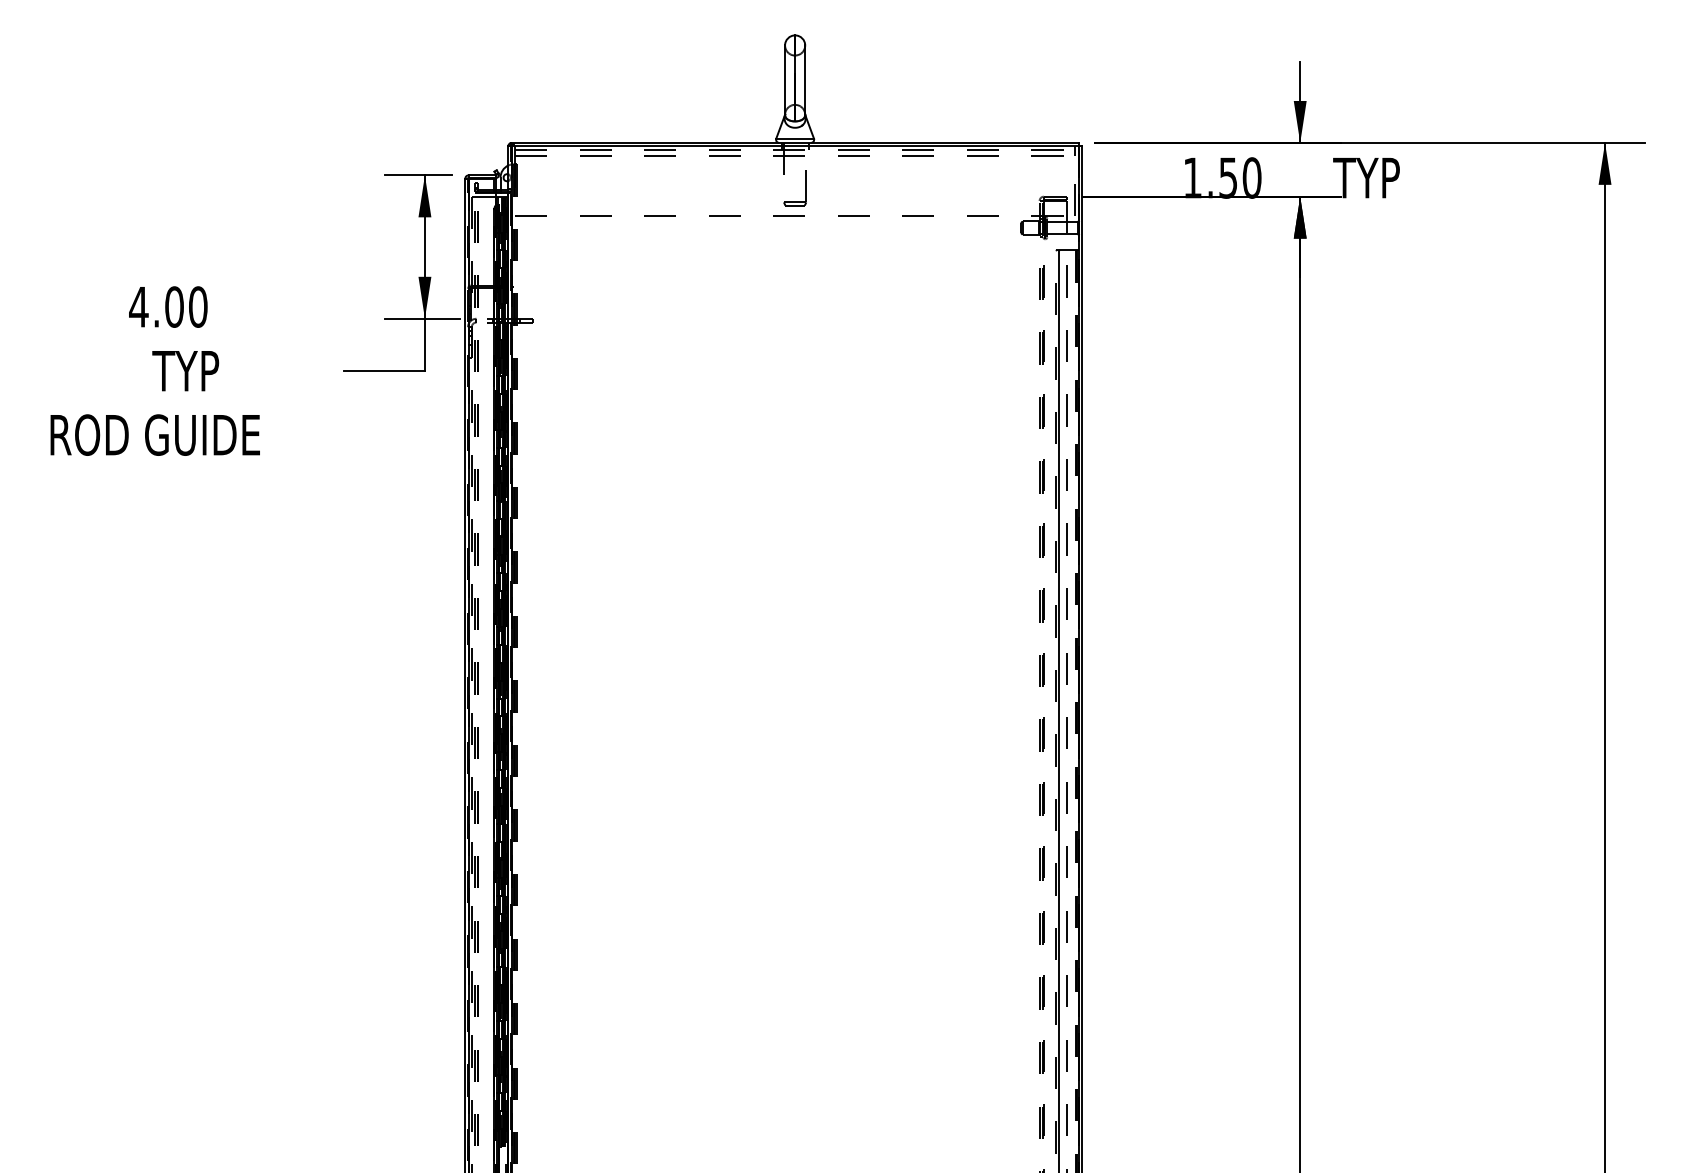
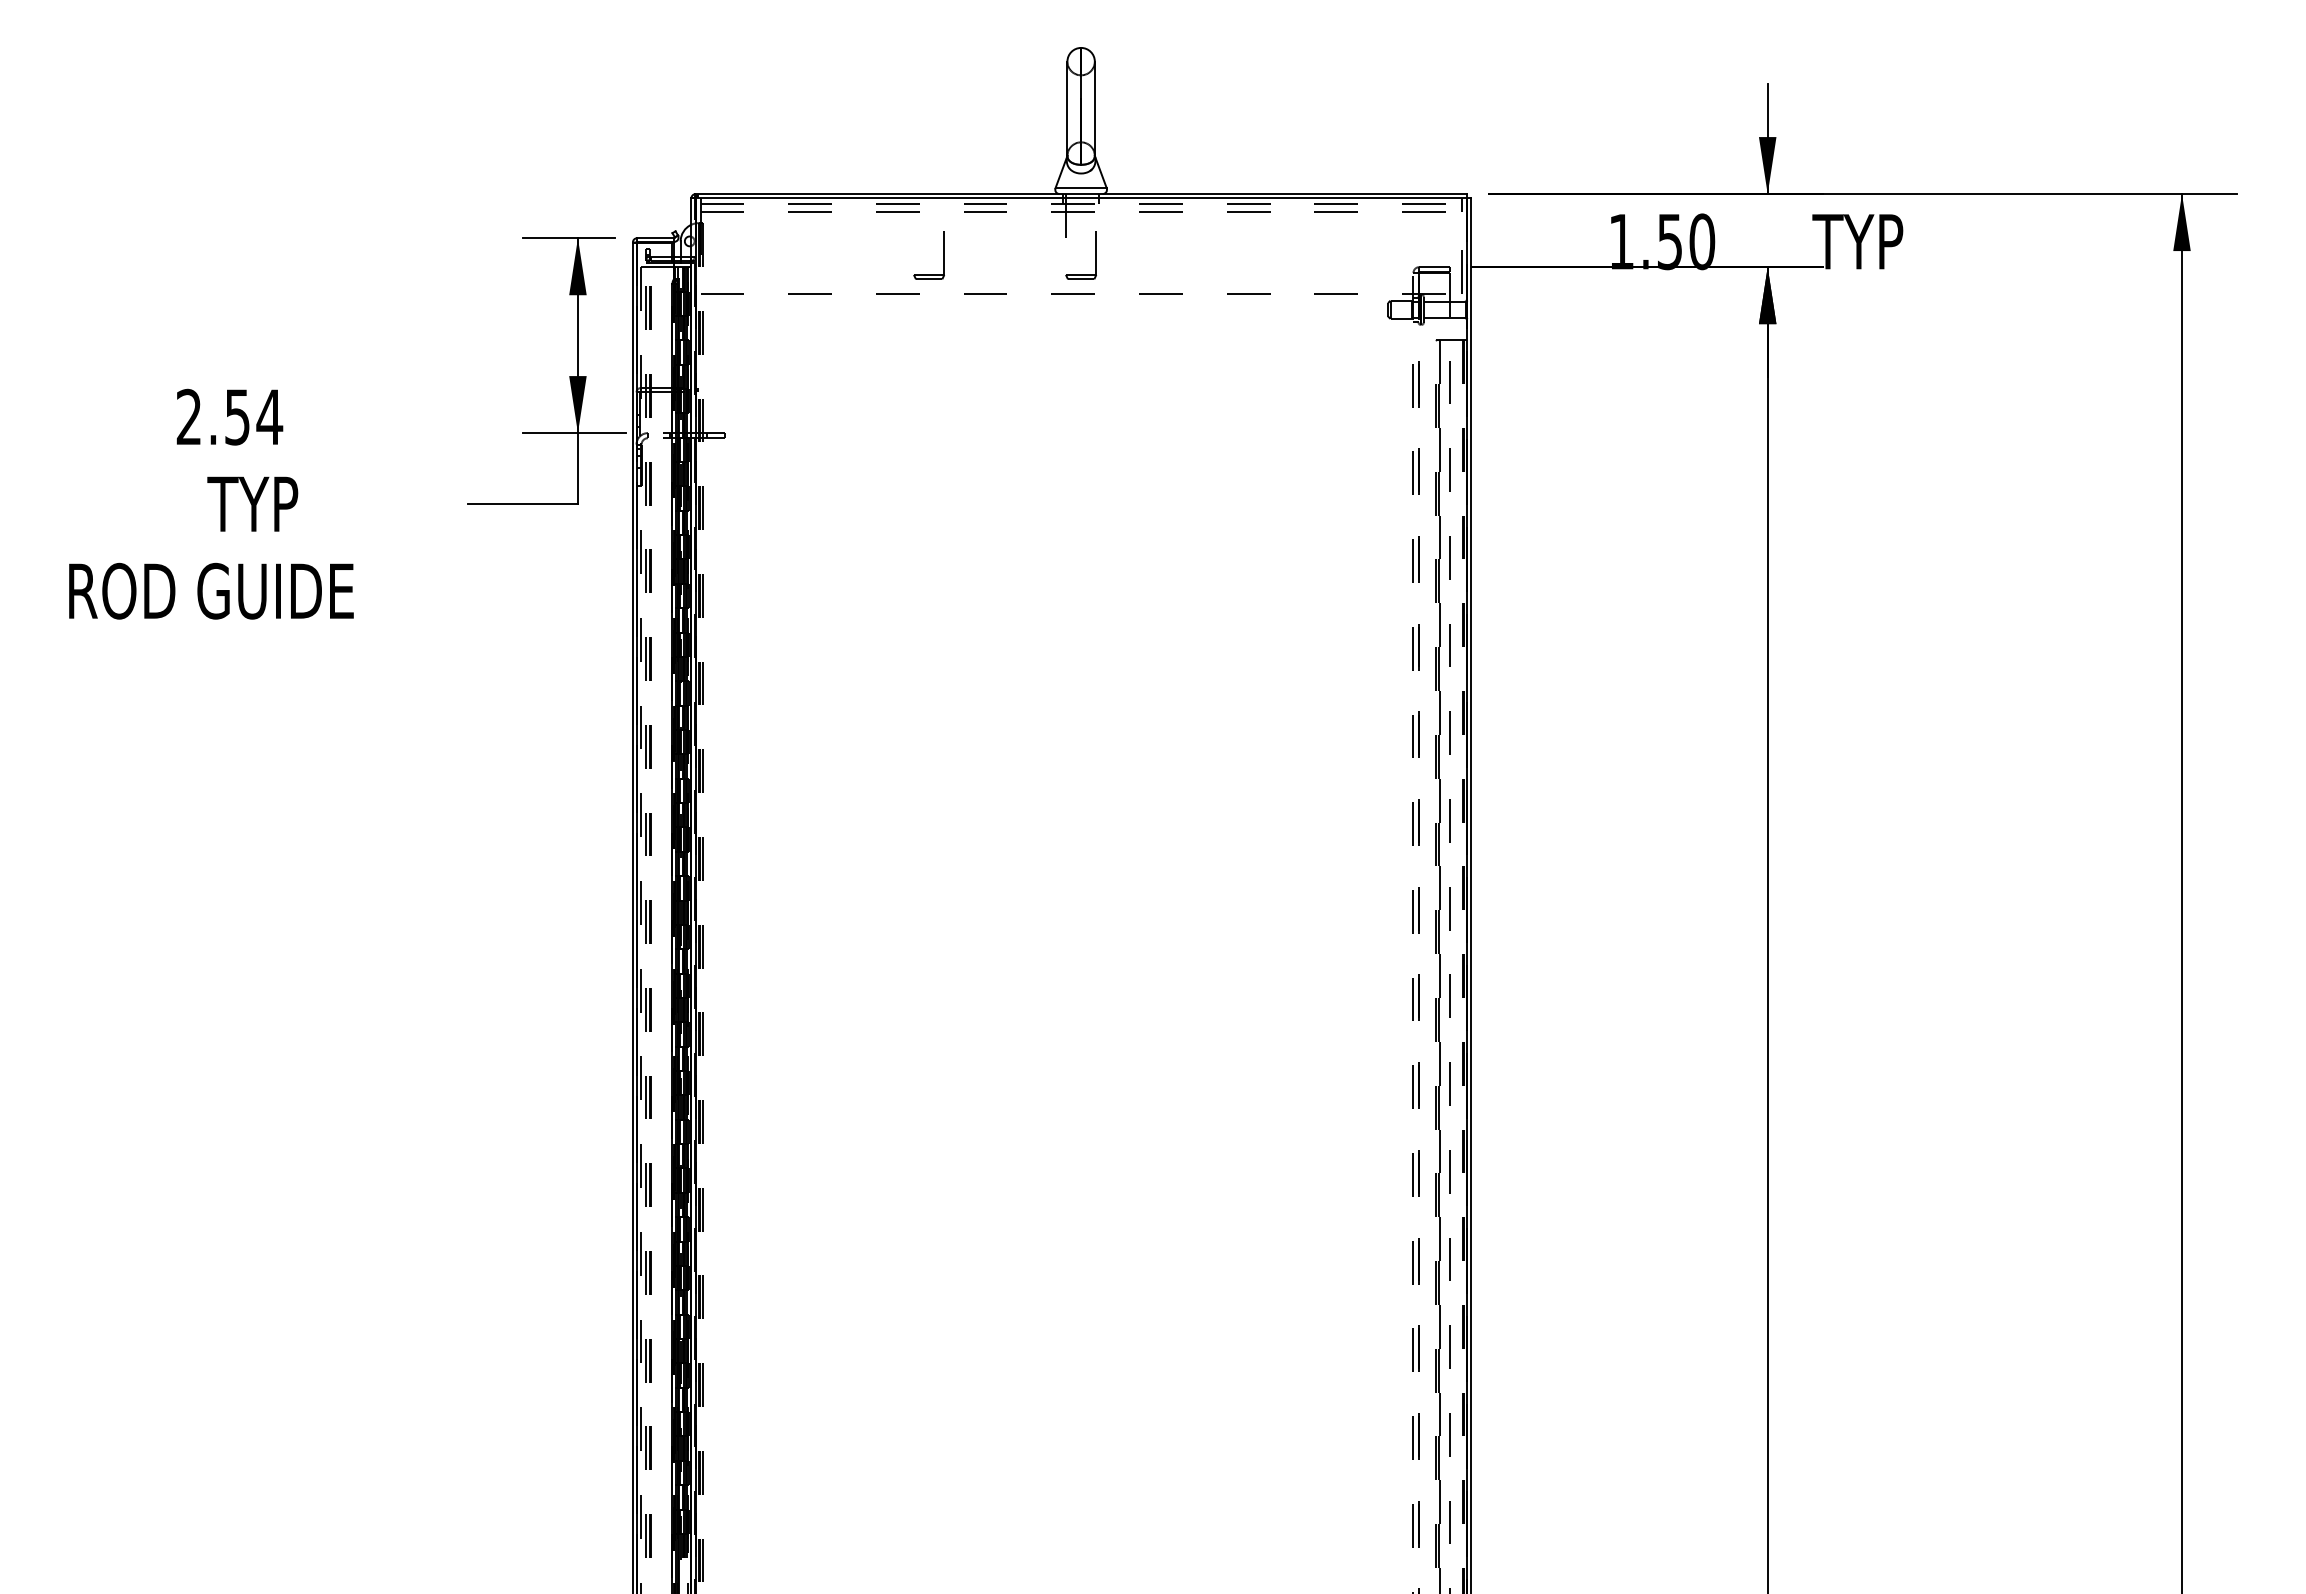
part: (693, 188) -> (943, 255), added
text: (168, 306) -> (229, 416), 4.00 -> 2.54

